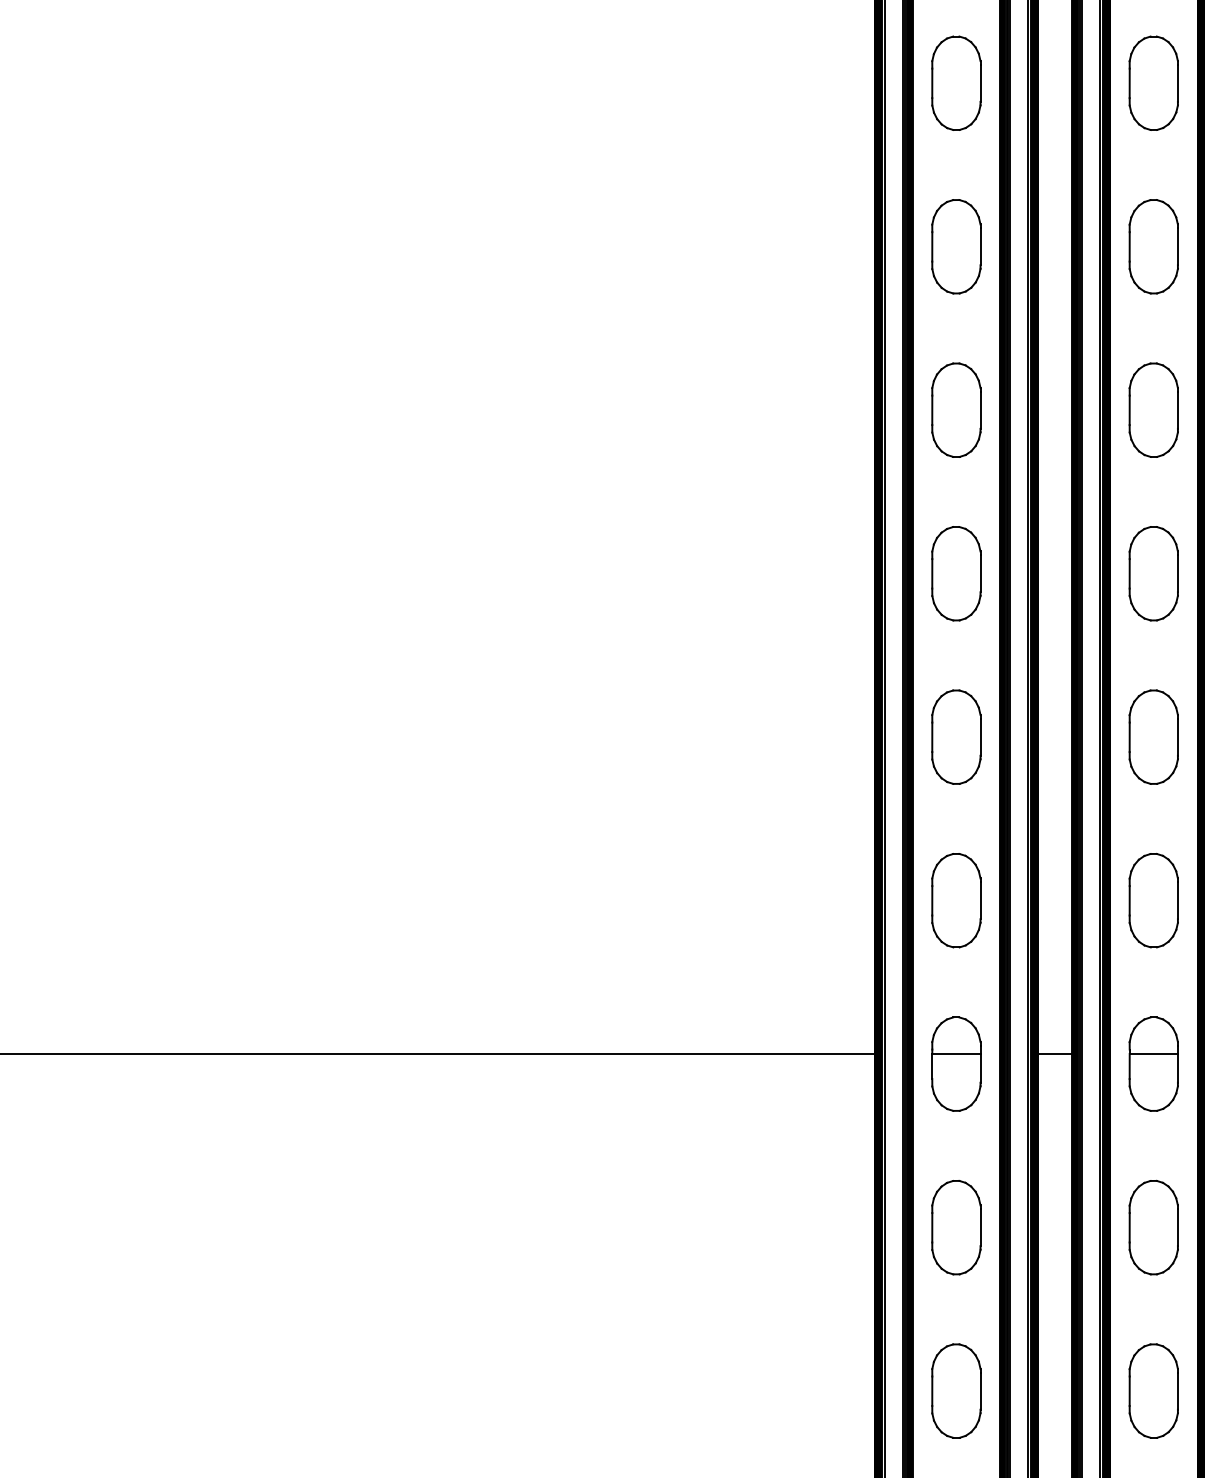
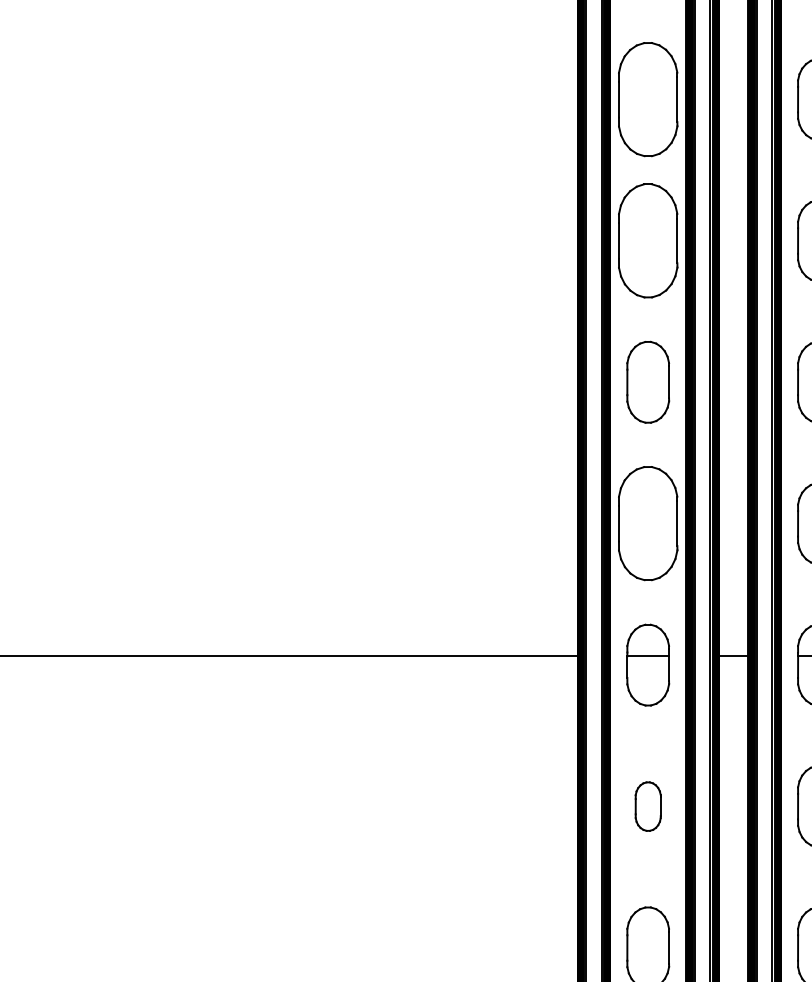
part: (956, 409) -> (648, 98), size x1.4
part: (956, 573) -> (648, 240), size x1.4
part: (956, 900) -> (648, 523), size x1.4
part: (956, 1227) -> (648, 806), size x0.6

